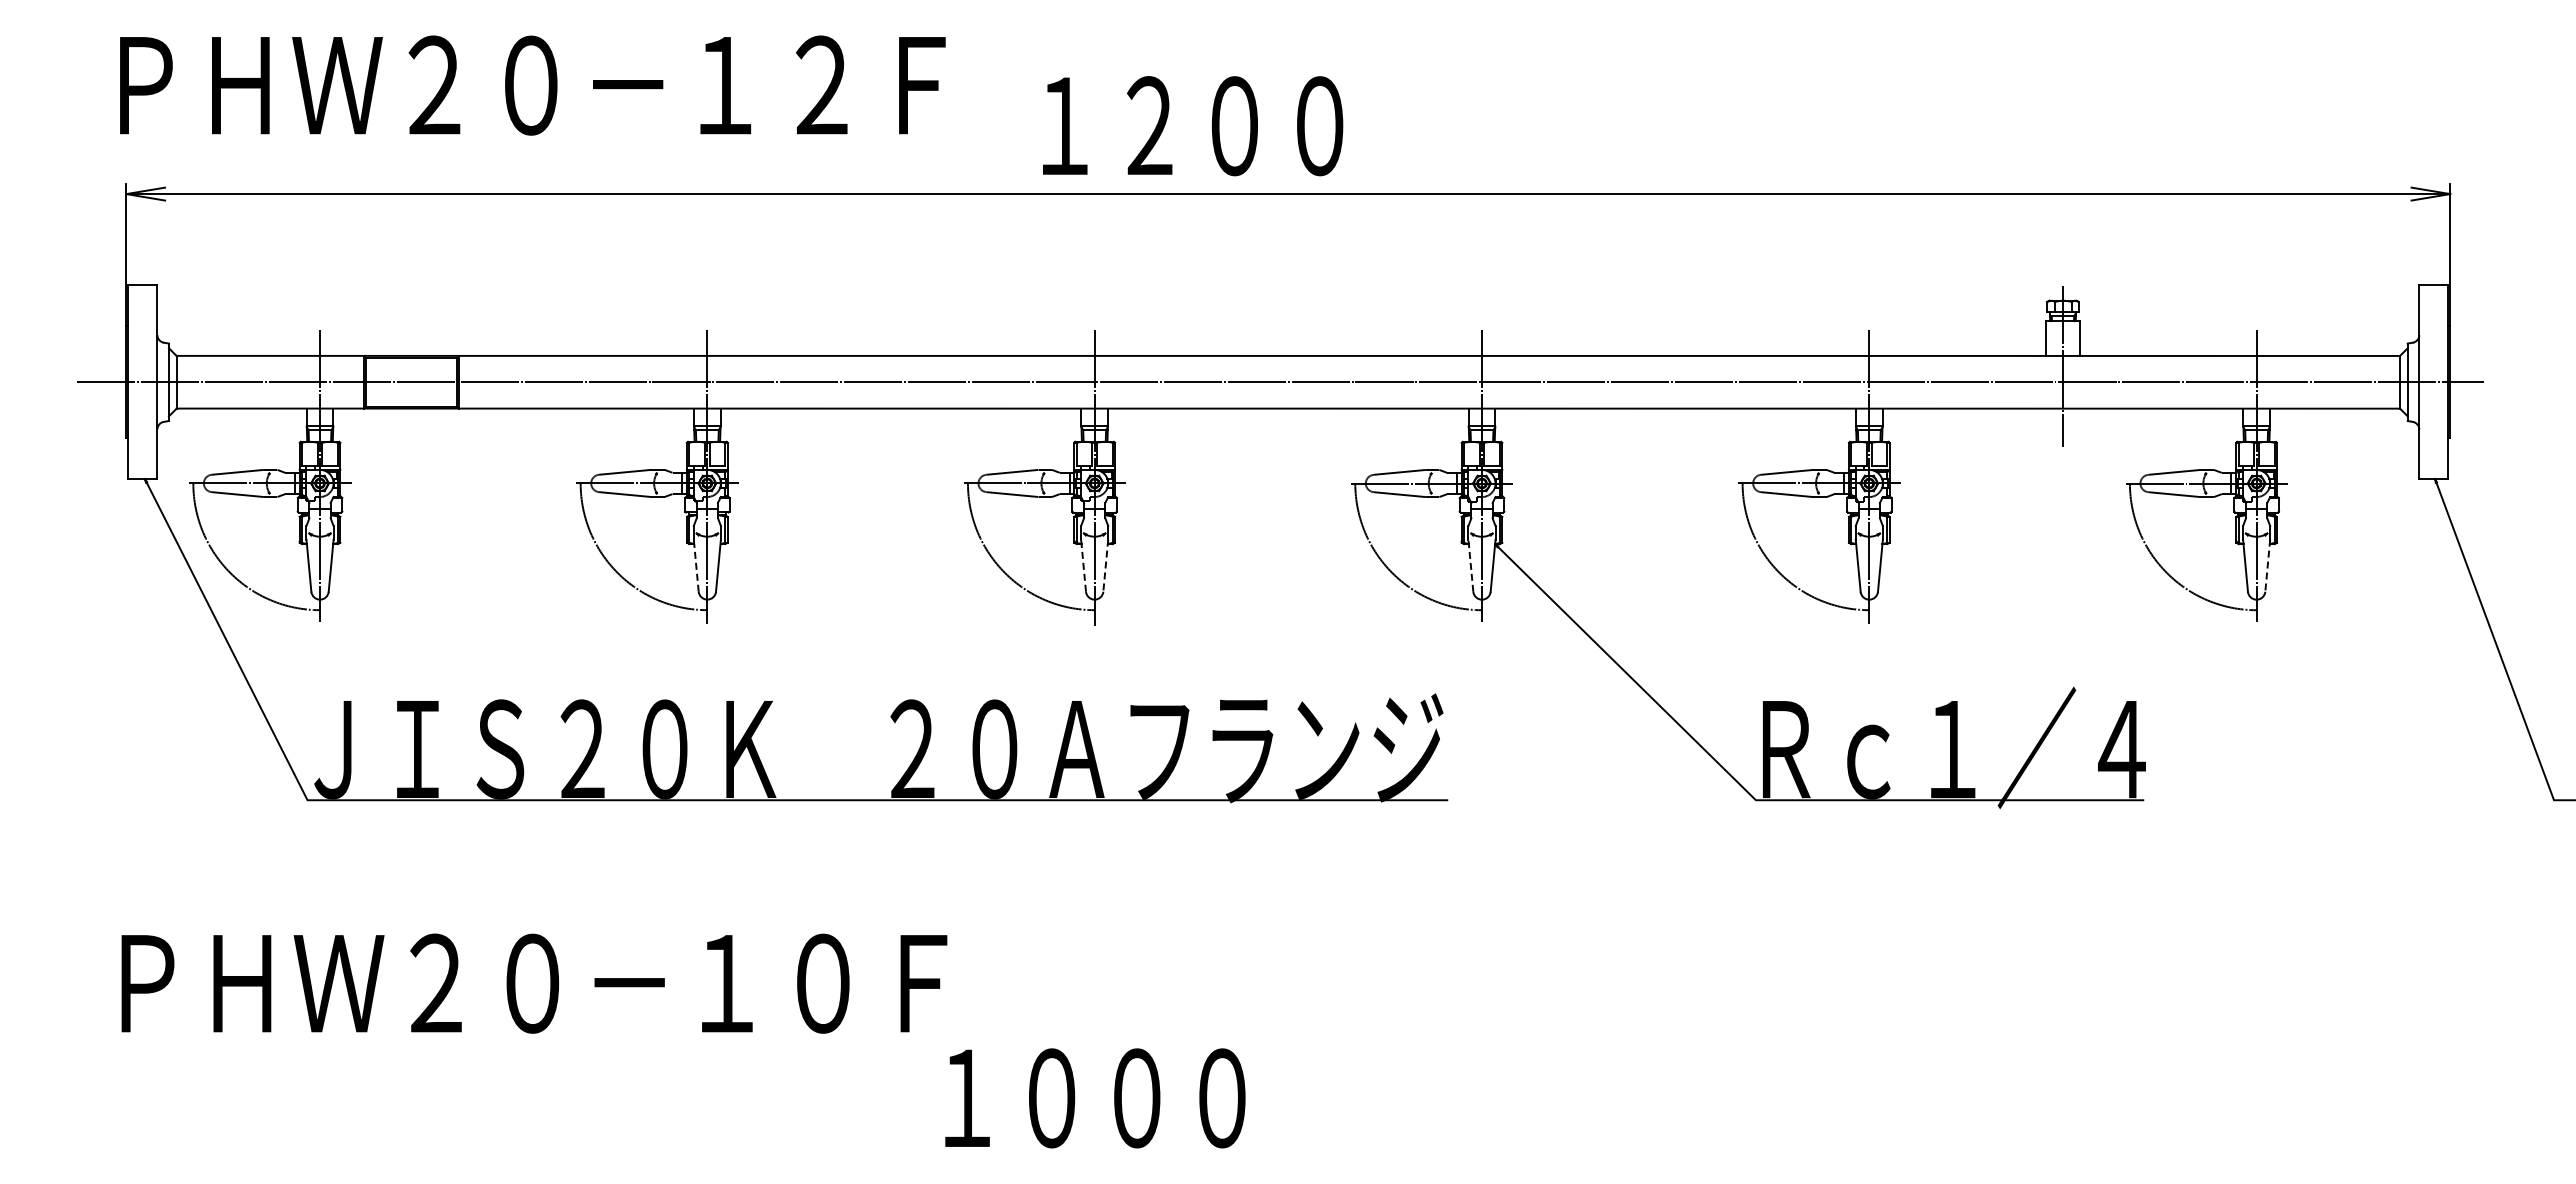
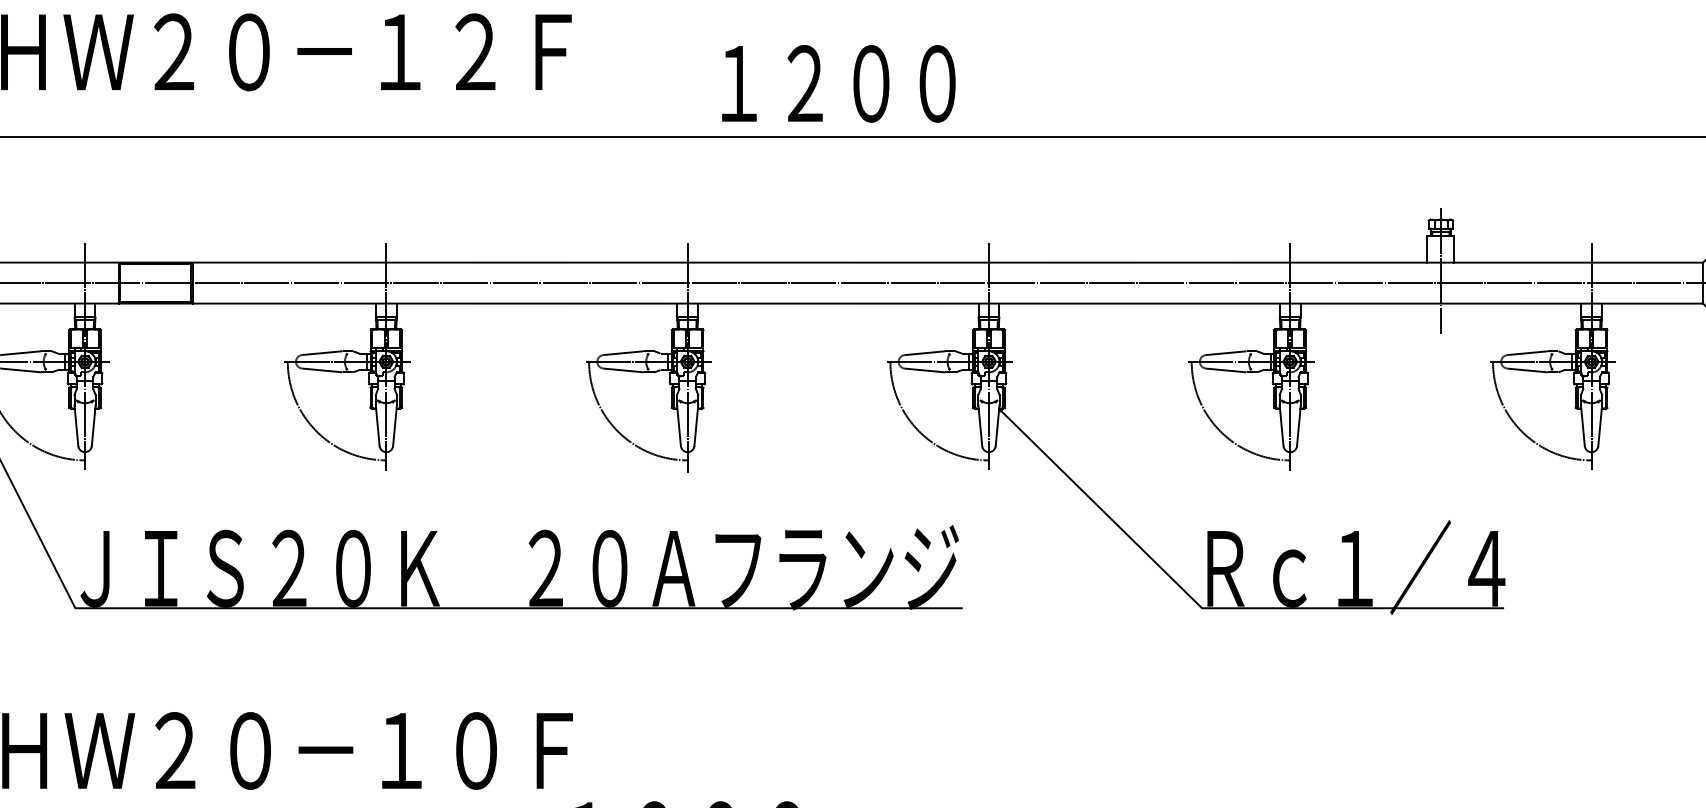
text: (1193, 126) -> (839, 84), moved
line: (696, 565) -> (377, 425), dashed -> solid
line: (1083, 565) -> (678, 425), dashed -> solid
line: (1470, 565) -> (980, 425), dashed -> solid
line: (1105, 566) -> (696, 426), dashed -> solid
line: (2267, 566) -> (1600, 426), dashed -> solid

